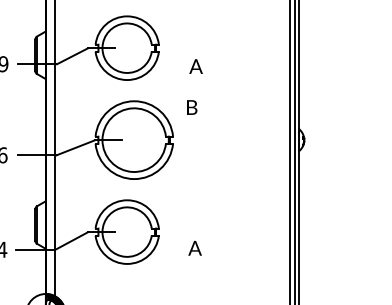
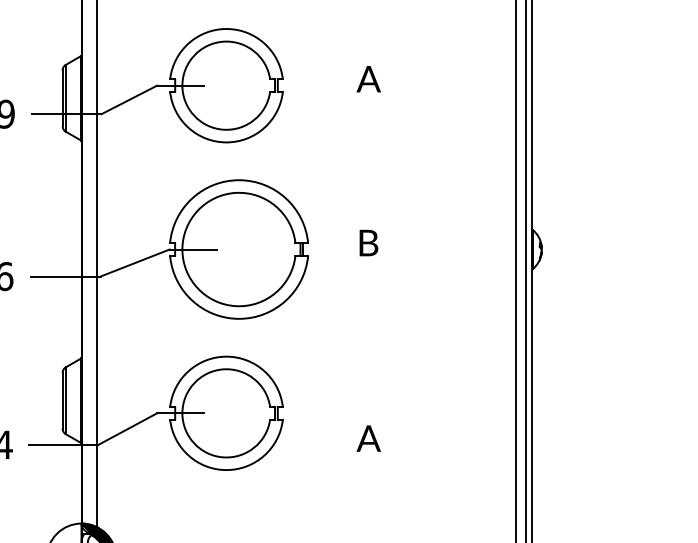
text: (195, 66) -> (367, 79), moved
text: (192, 107) -> (369, 242), moved
text: (194, 248) -> (367, 438), moved

